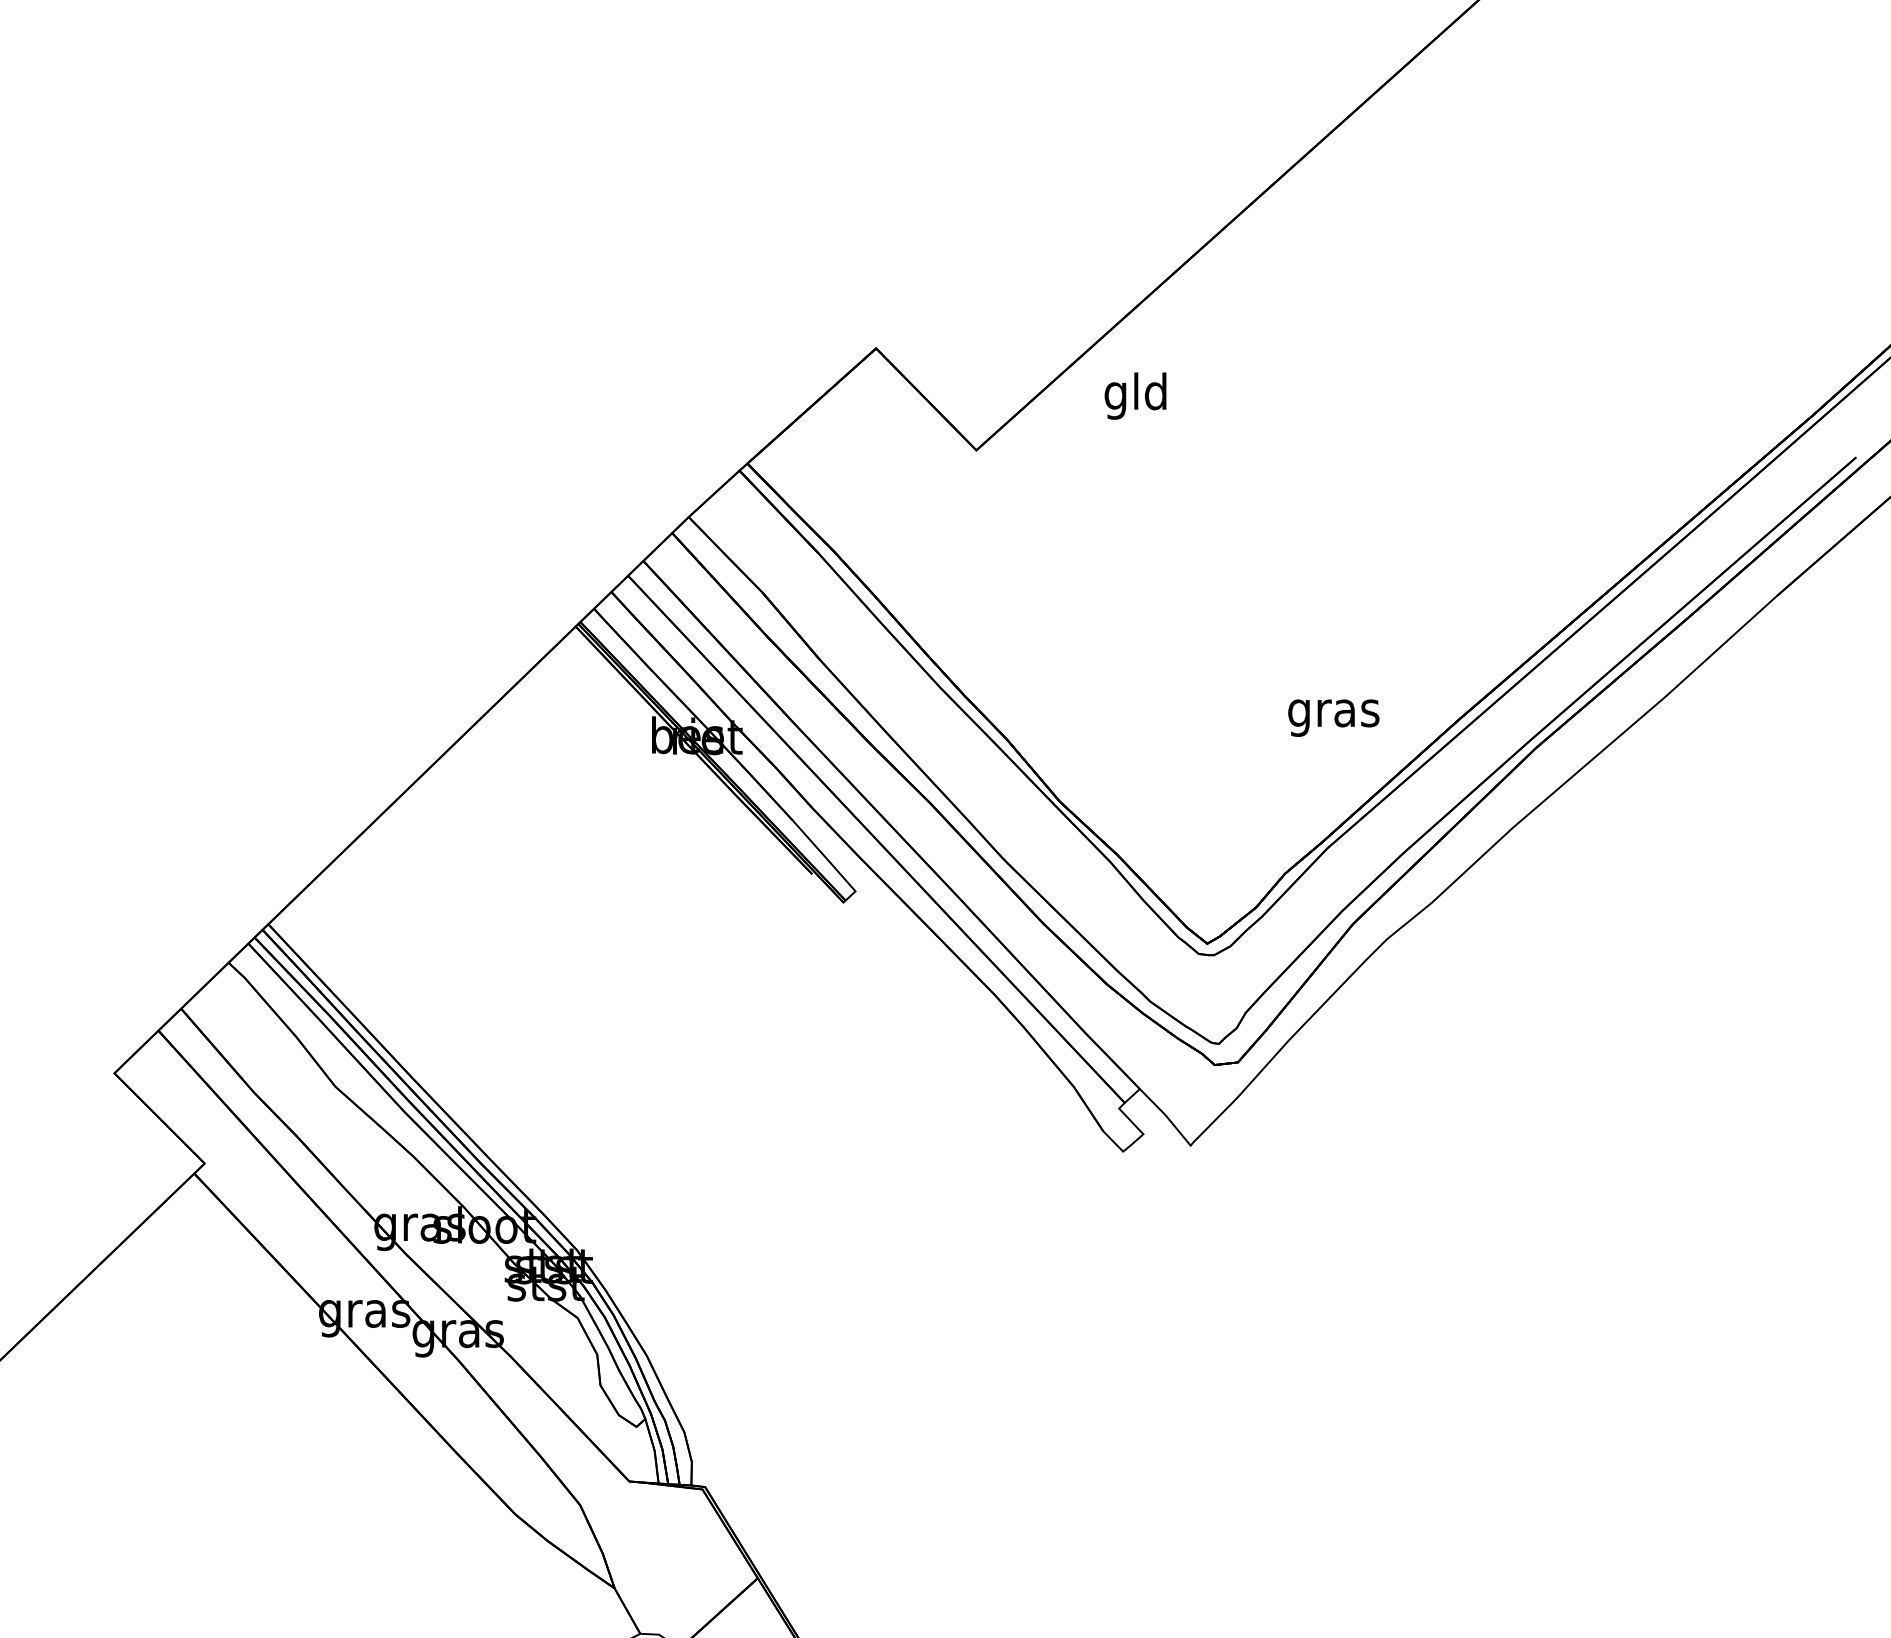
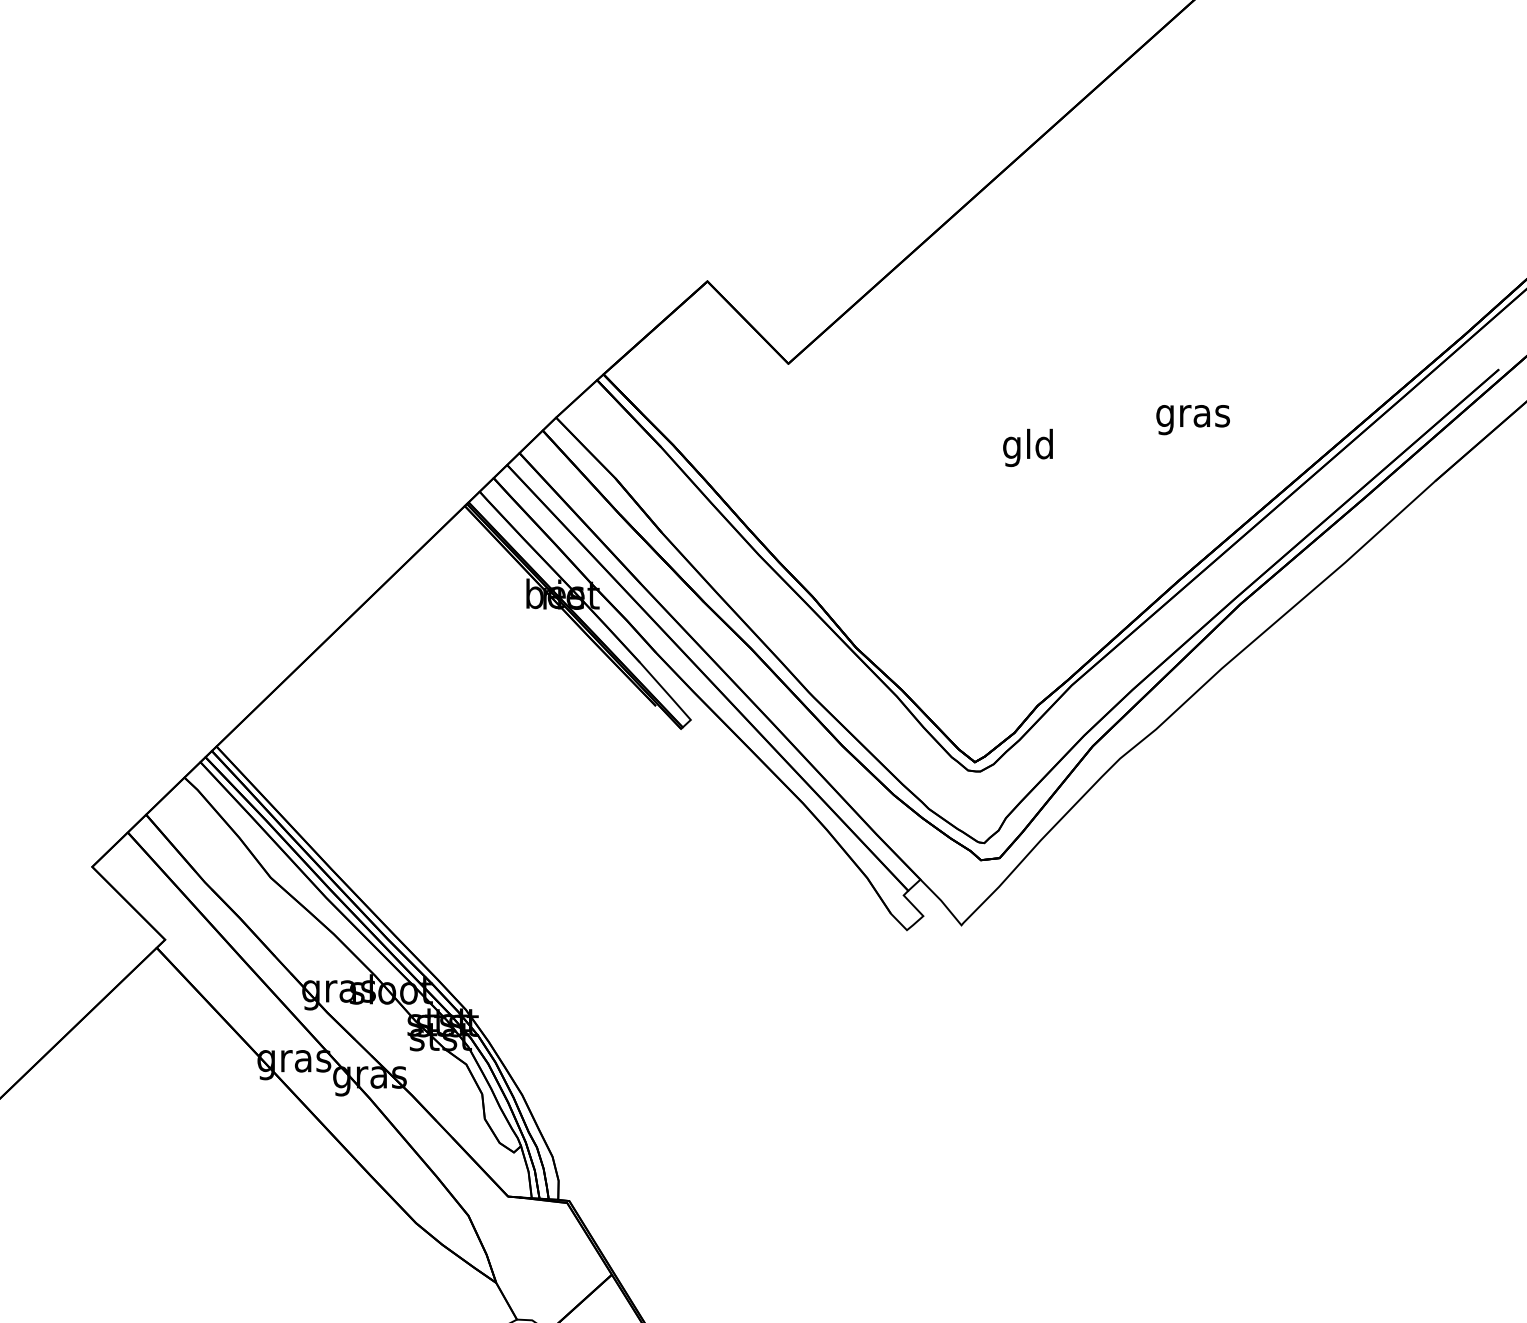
text: (1134, 395) -> (1027, 447), moved
text: (1333, 718) -> (1192, 420), moved

